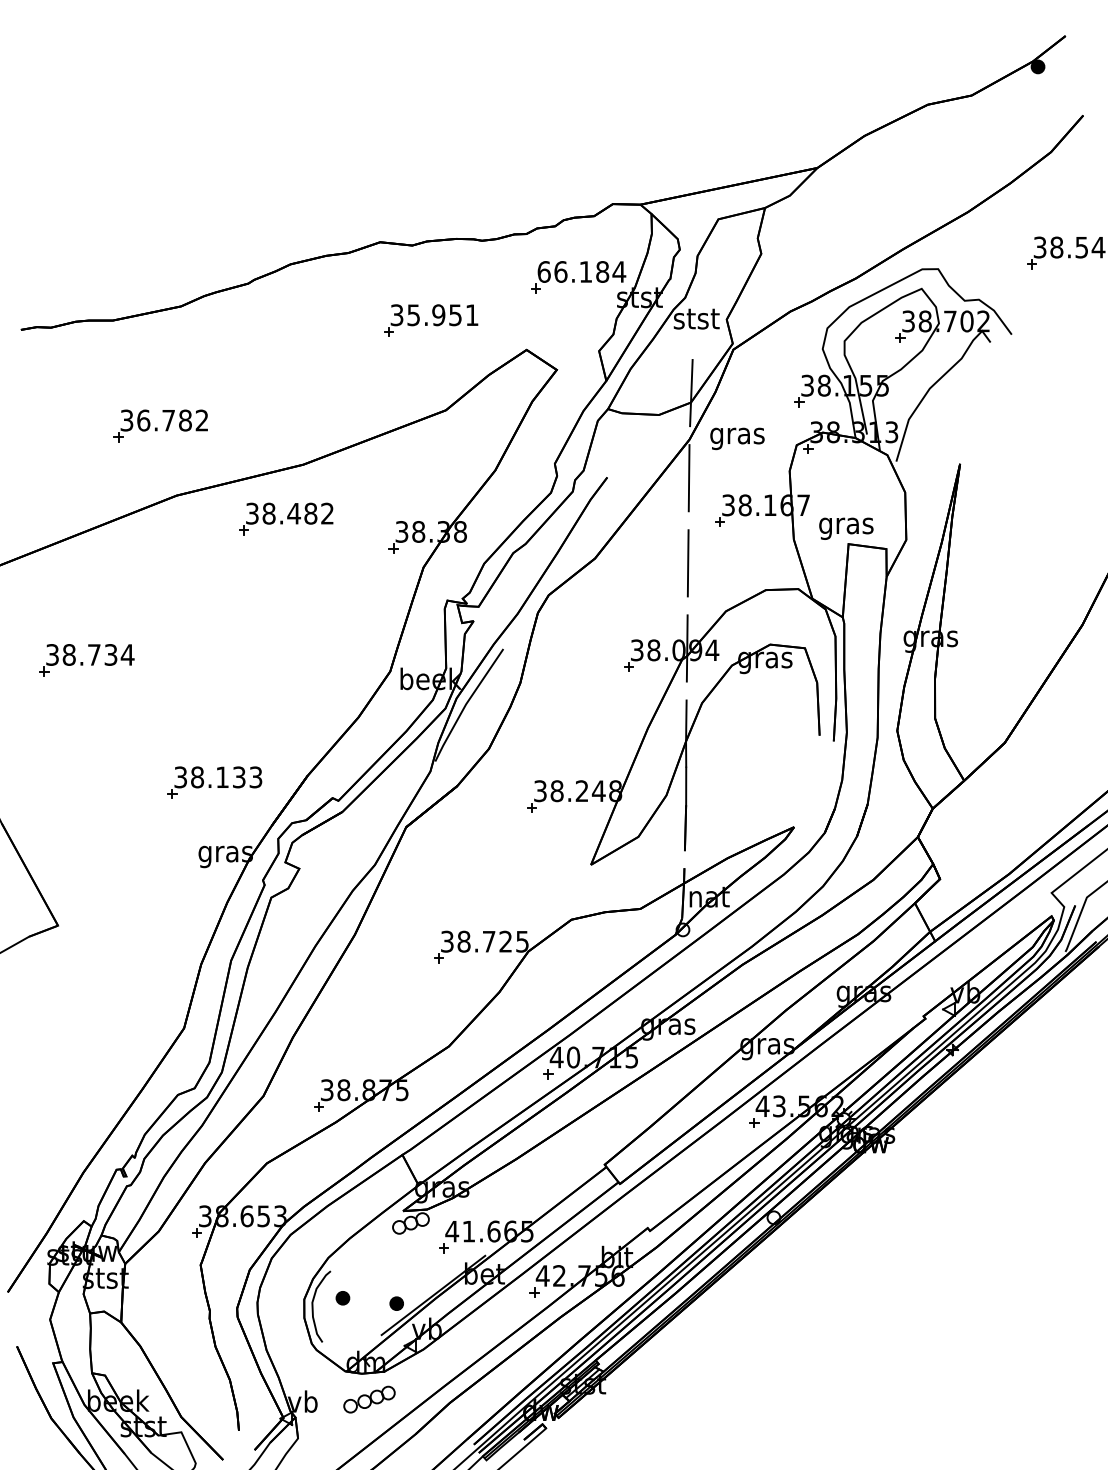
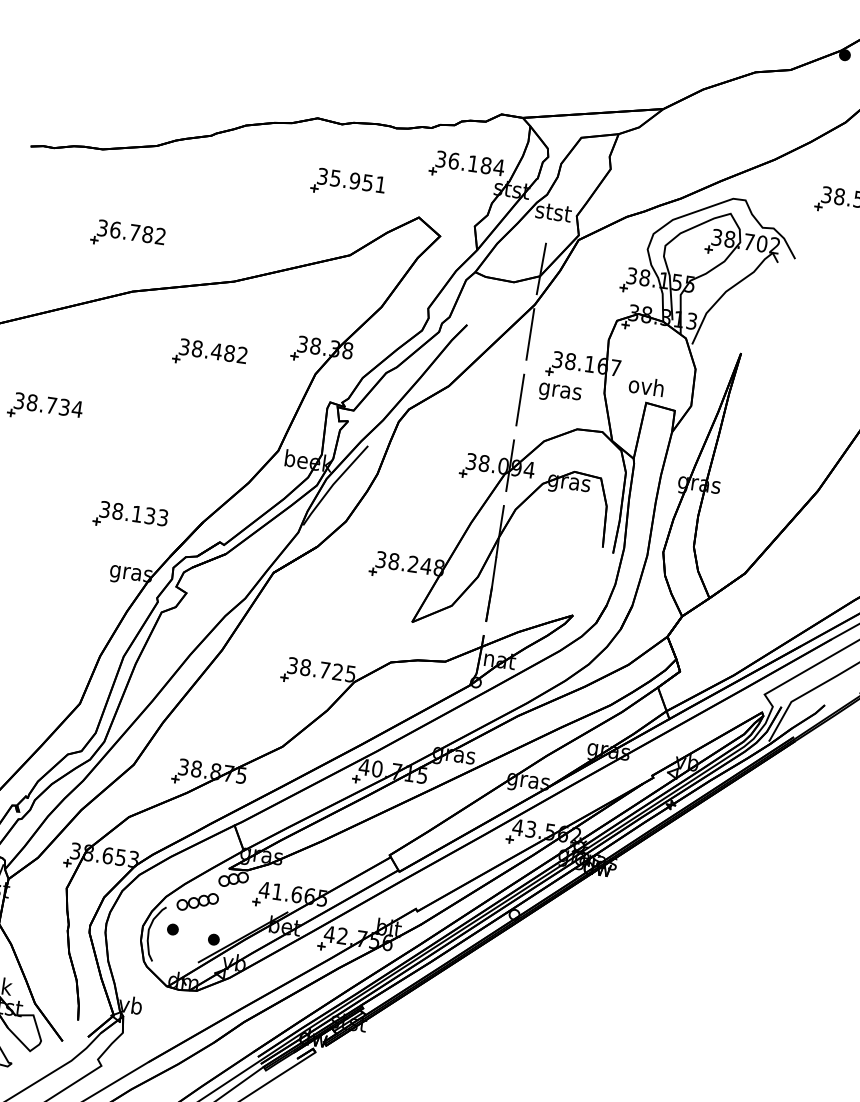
text: (543, 271) -> (440, 158), 66.184 -> 36.184
text: (737, 438) -> (560, 393), moved
part: (286, 518) -> (210, 354), moved
text: (846, 525) -> (646, 388), gras -> ovh
part: (369, 1399) -> (197, 901), moved

